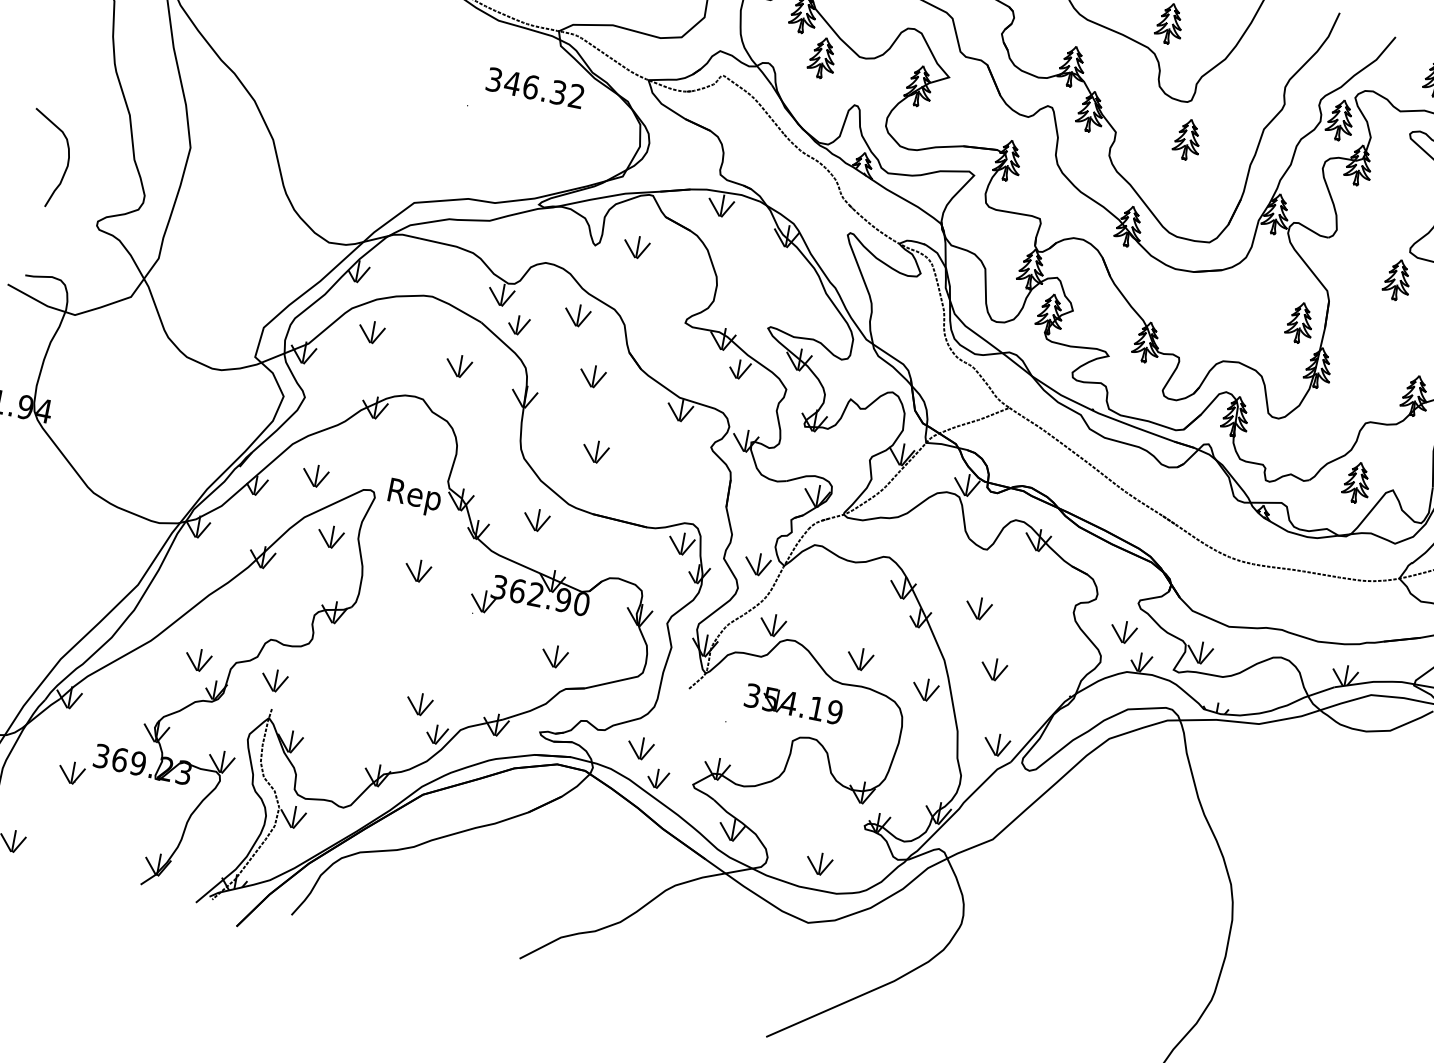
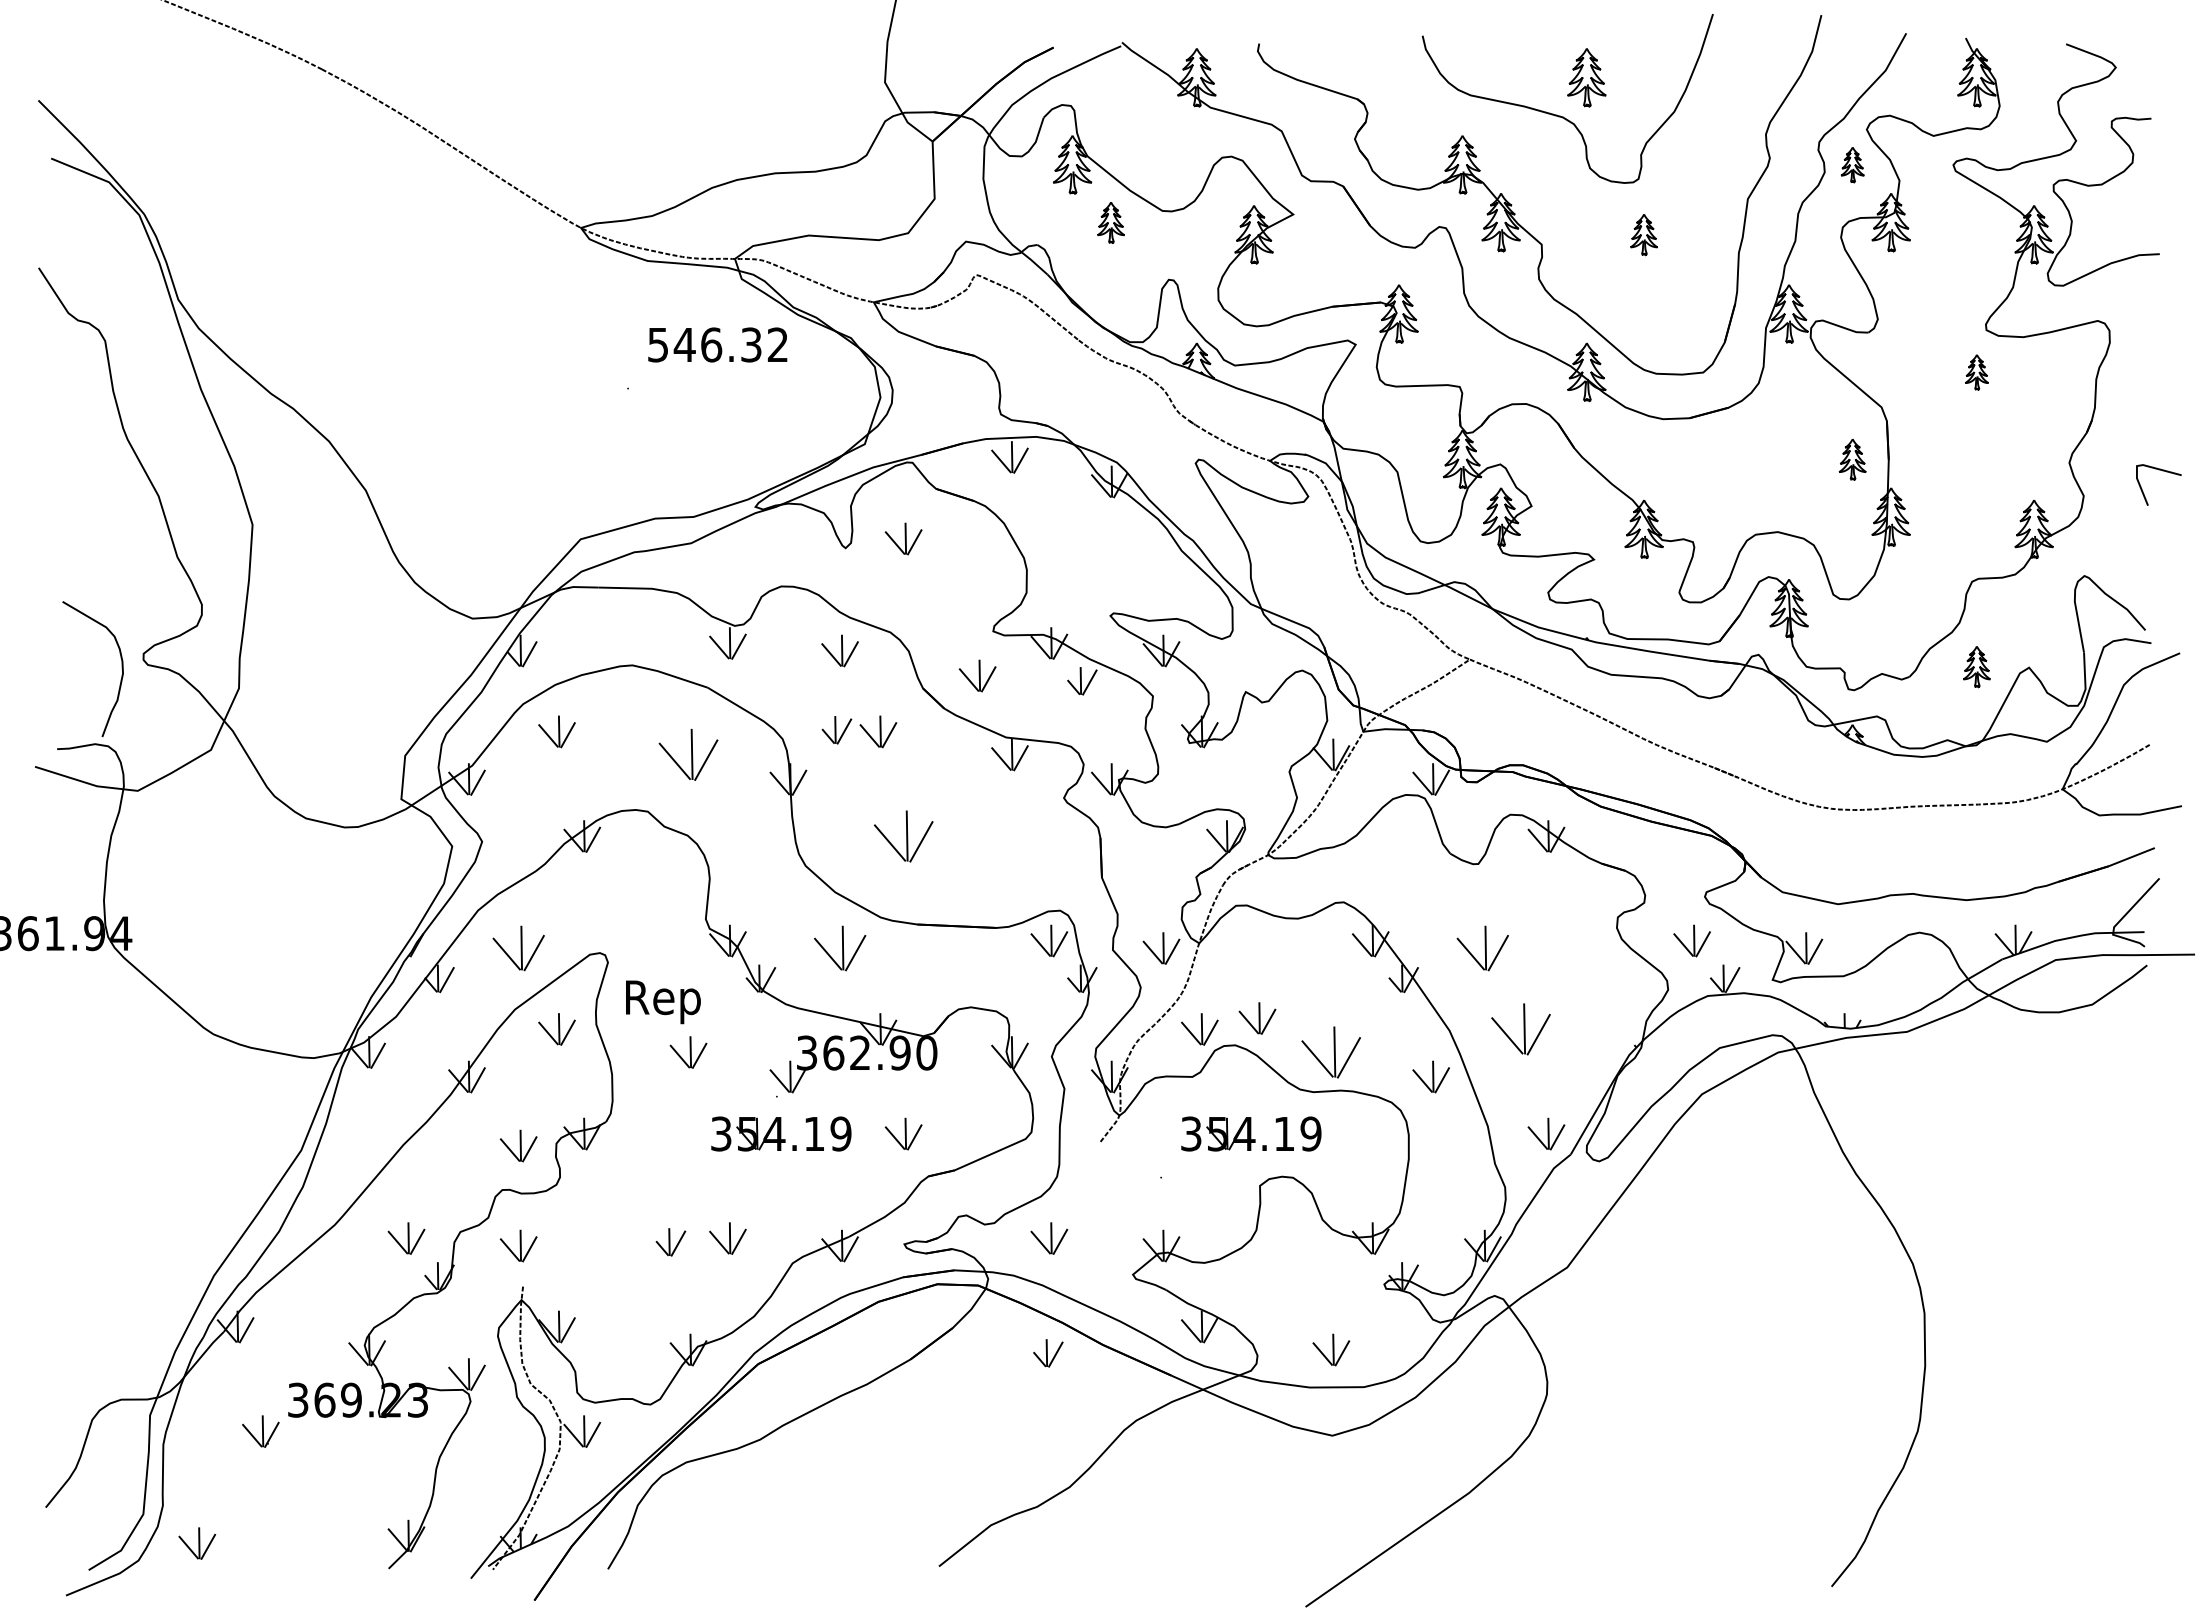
part: (822, 57) -> (1110, 222), size x0.7
text: (494, 79) -> (658, 344), 346.32 -> 546.32
part: (1340, 119) -> (1852, 164), size x0.6
part: (1187, 139) -> (1643, 234), size x0.7
curve: (67, 162) -> (121, 668), moved
part: (1397, 280) -> (1976, 372), size x0.6
part: (1300, 322) -> (1852, 459), size x0.7
part: (518, 325) -> (836, 730), moved
part: (668, 351) -> (977, 675), added
part: (458, 365) -> (688, 754), size x1.6
part: (595, 451) -> (903, 836), size x1.6
part: (315, 475) -> (518, 948), size x1.4
part: (1356, 482) -> (1976, 666), size x0.7
text: (414, 497) -> (663, 1002), moved
part: (536, 519) -> (839, 948), size x1.4
part: (978, 608) -> (1482, 948), size x1.4
part: (288, 611) -> (518, 1145), added
part: (813, 625) -> (1257, 1018), added
part: (470, 639) -> (781, 1133), added
part: (860, 659) -> (1331, 1052), size x1.6
part: (994, 669) -> (1521, 1029), size x1.6
part: (436, 734) -> (670, 1242), moved
part: (658, 778) -> (1048, 1353), moved

